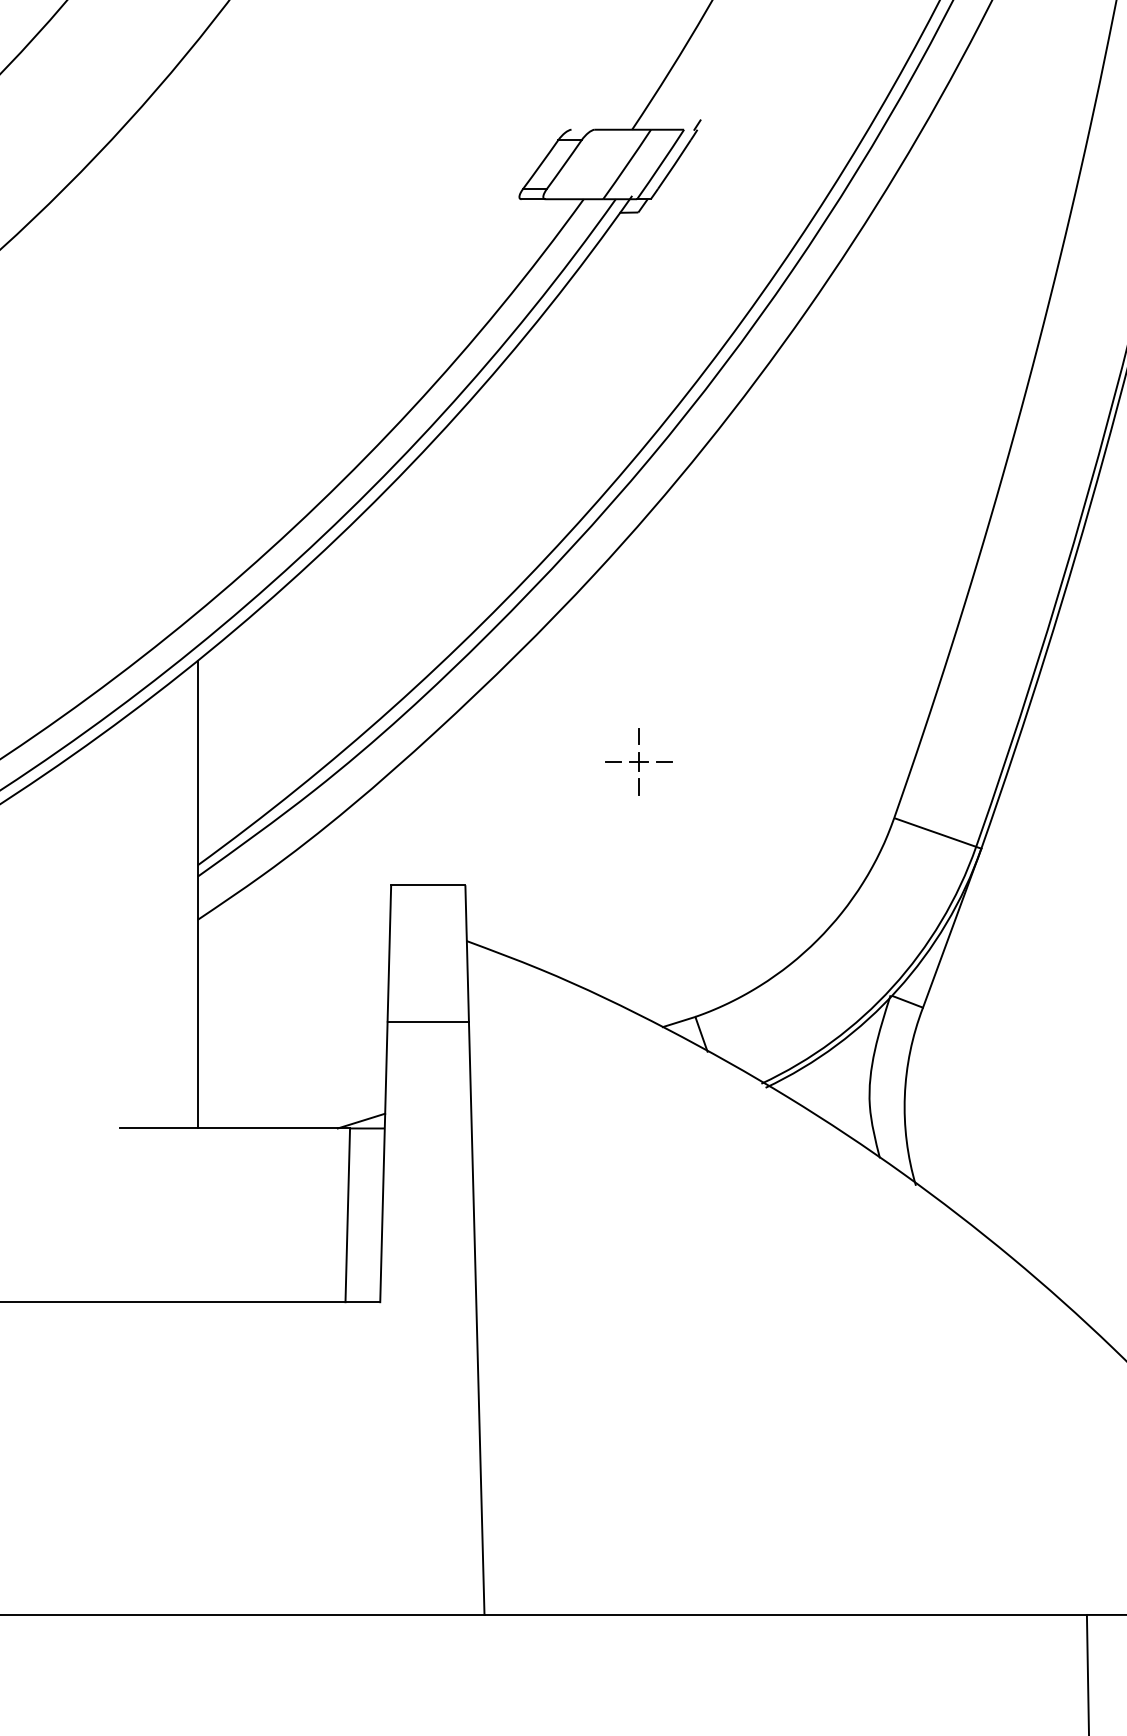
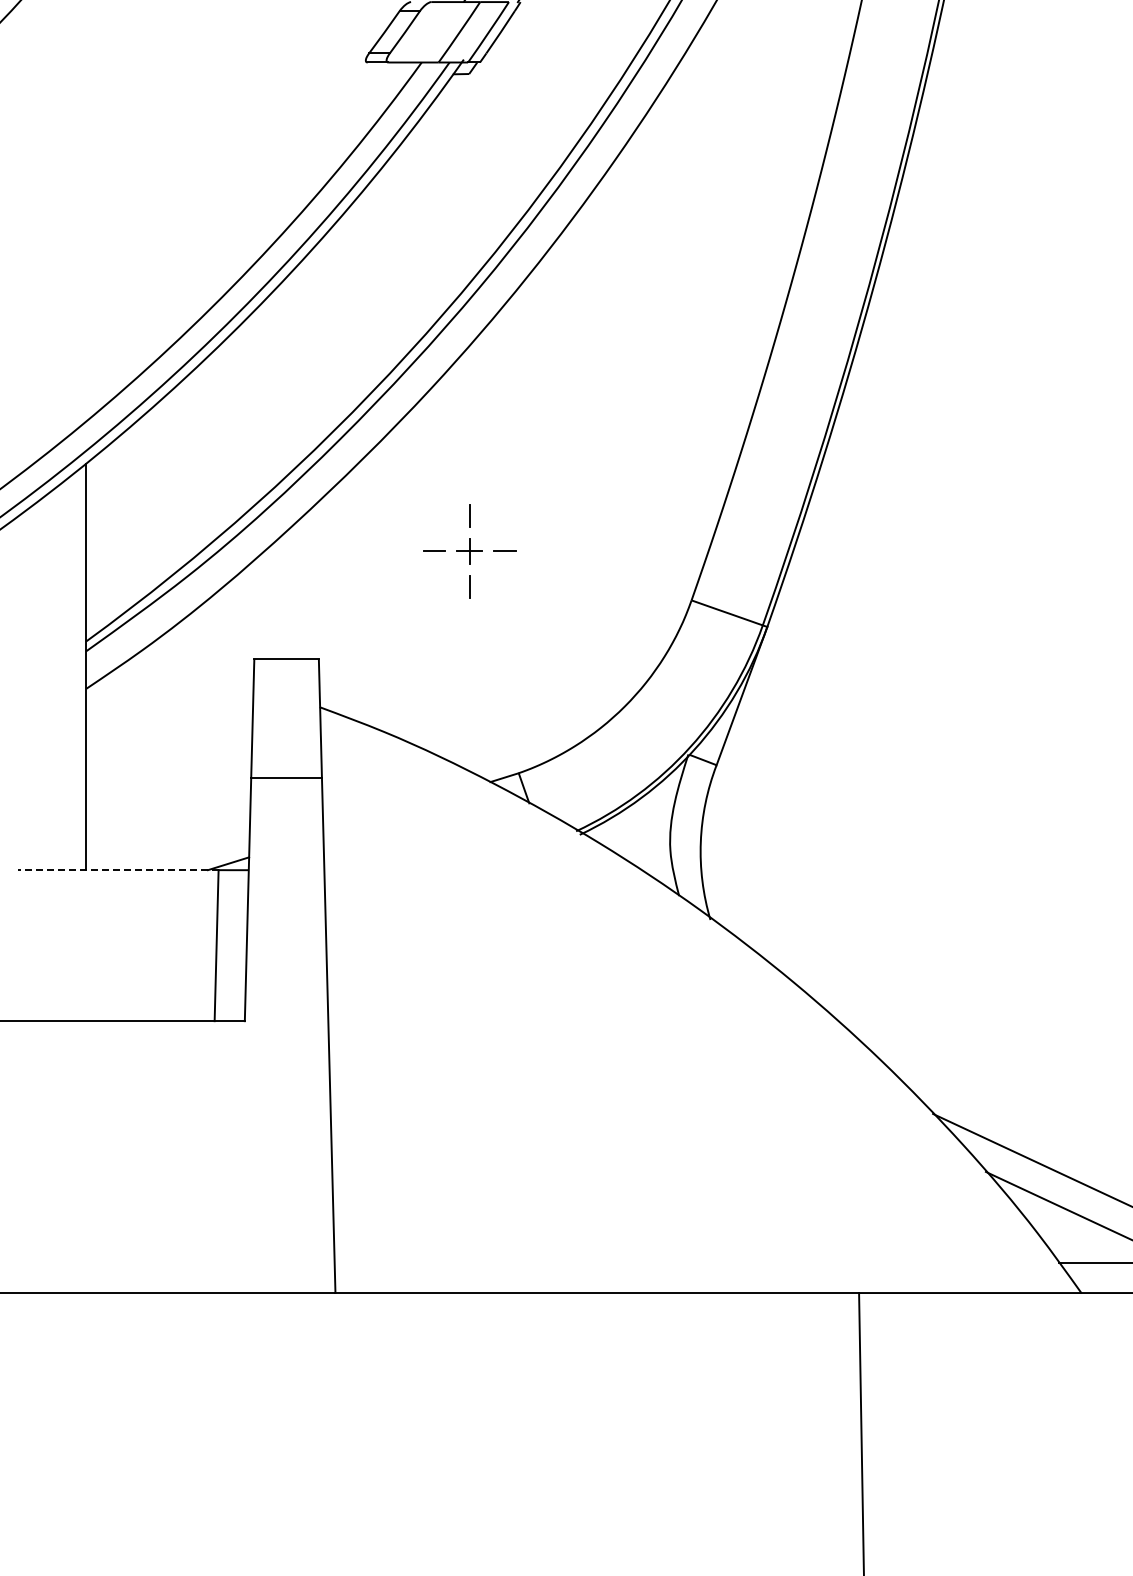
part: (638, 761) -> (469, 551), size x1.6
line: (233, 1128) -> (117, 870), solid -> dashed

